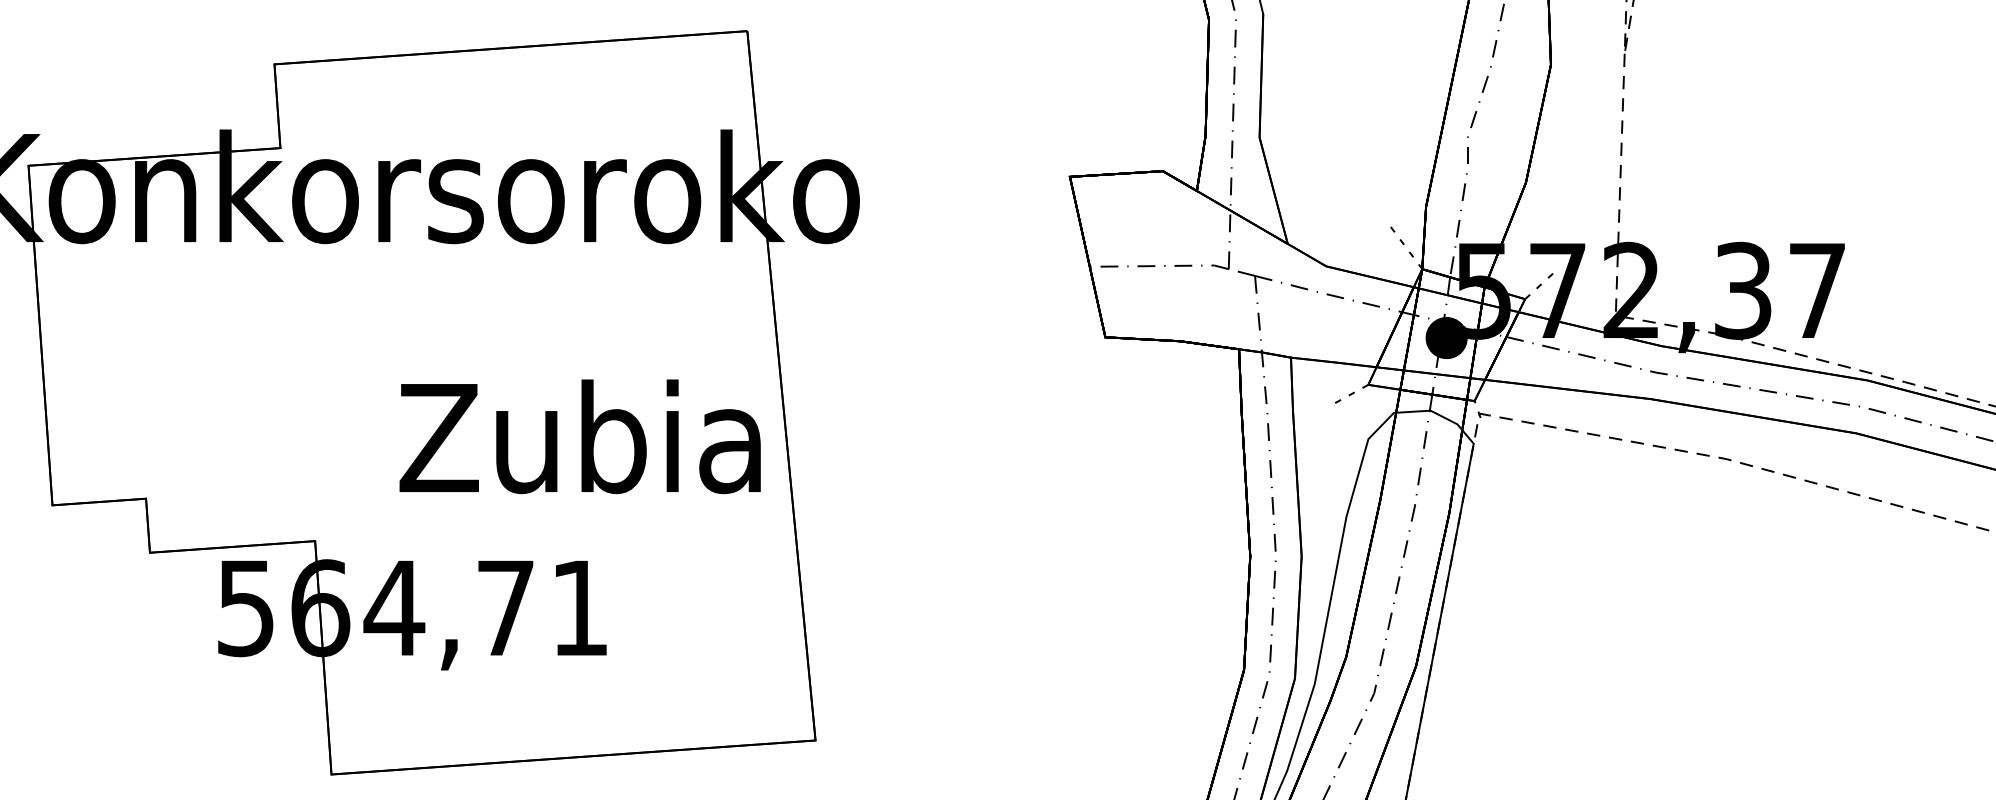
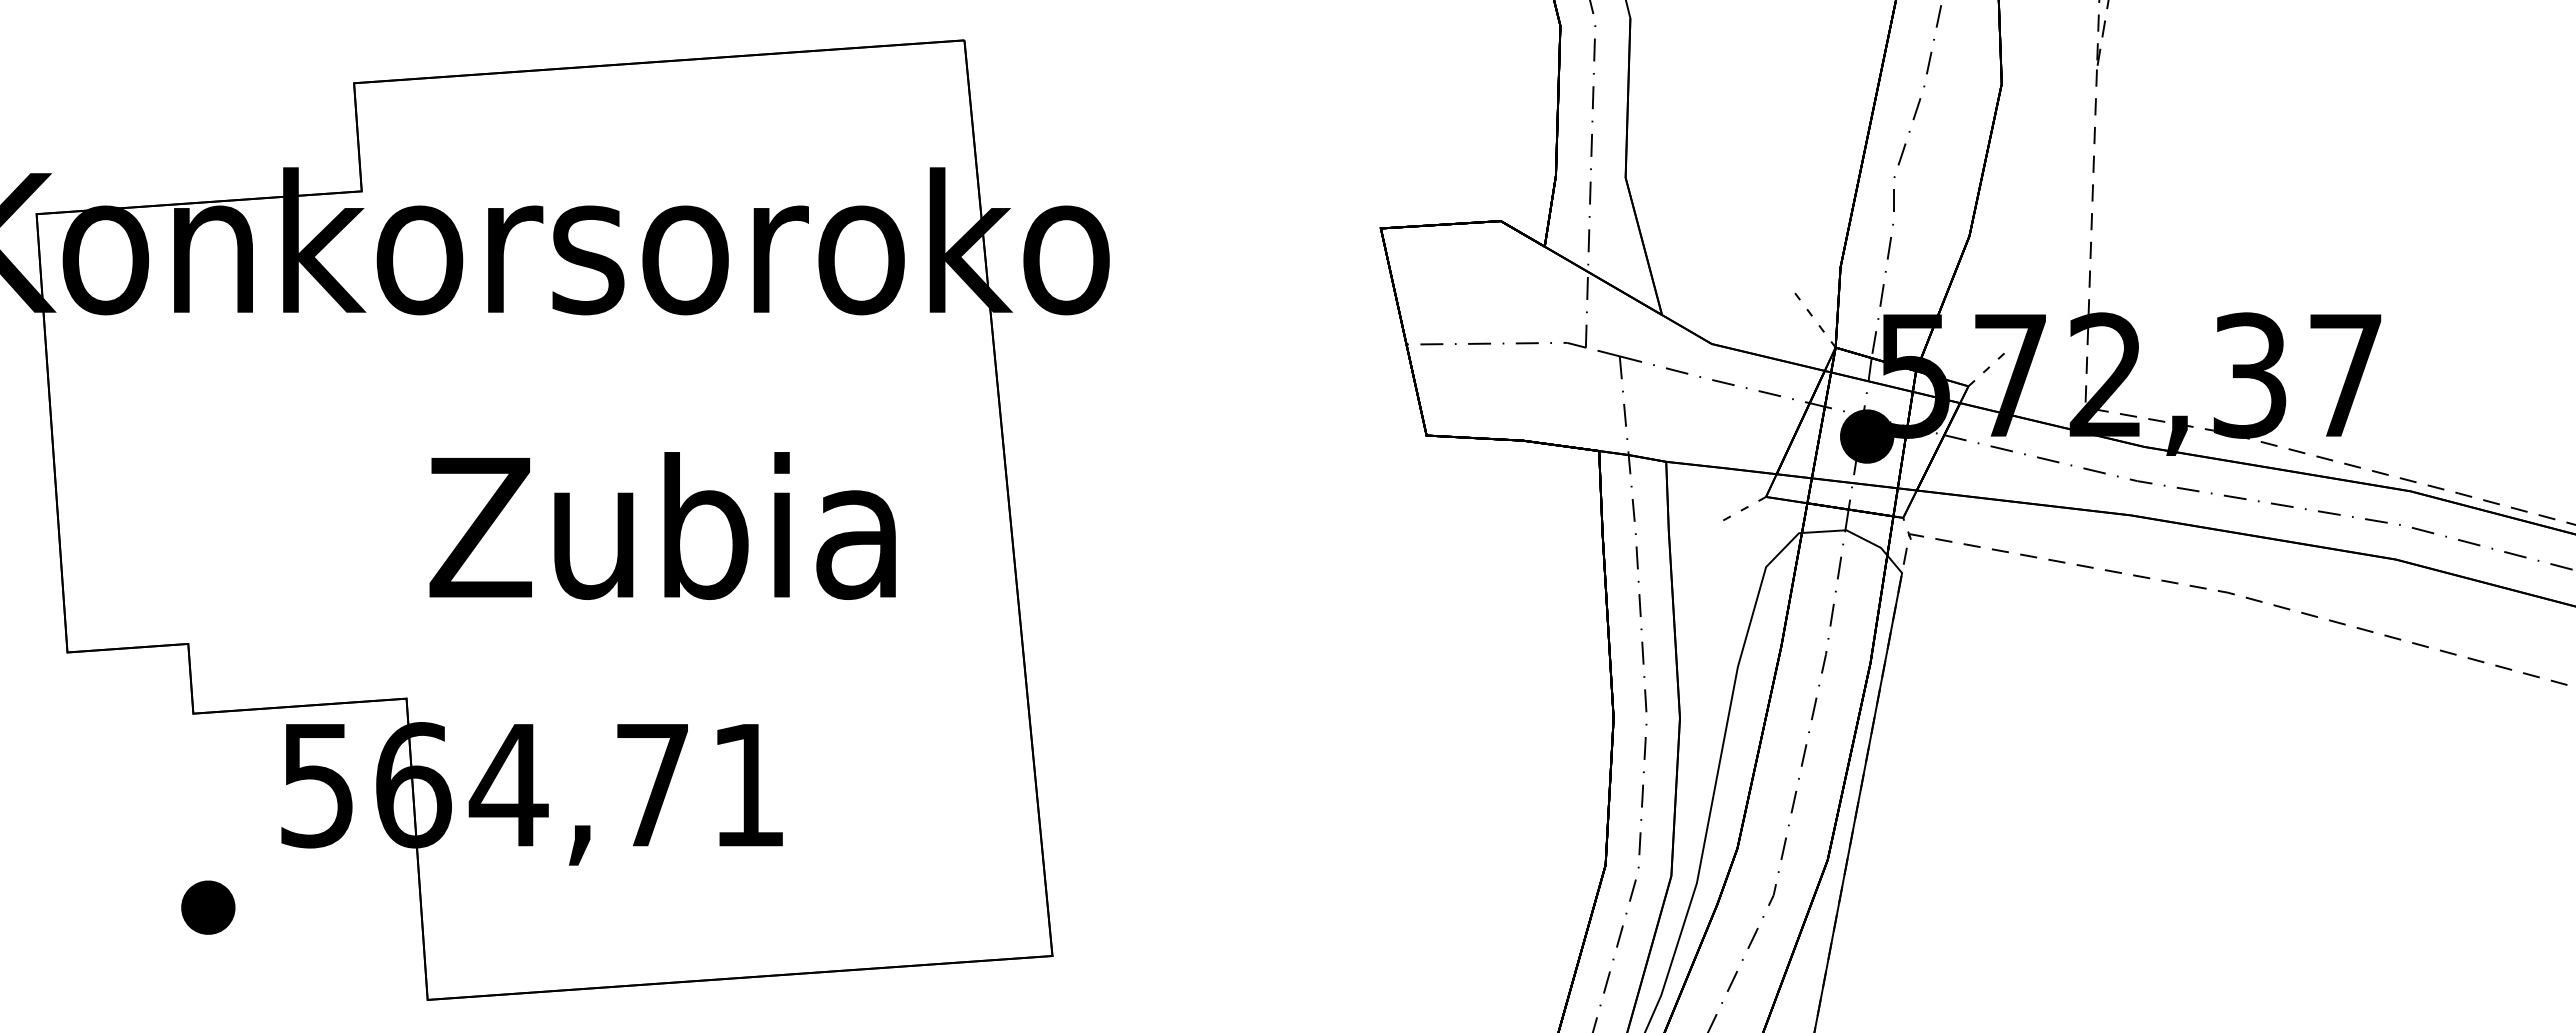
text: (580, 436) -> (662, 525), moved
part: (161, 702) -> (208, 907), added

